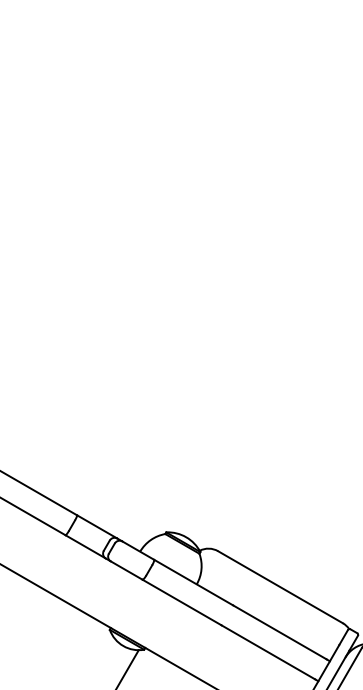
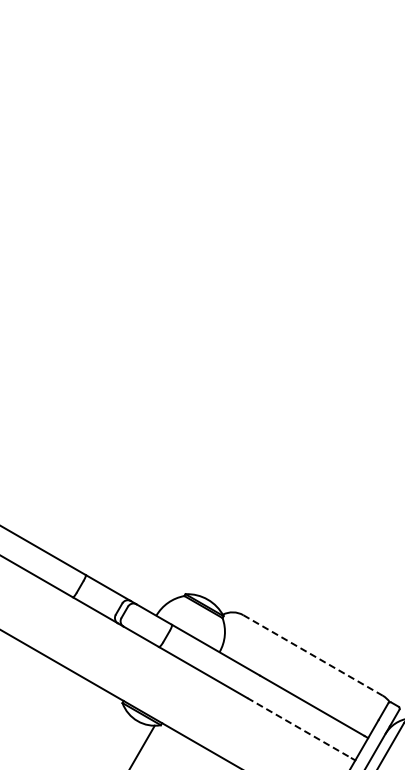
line: (280, 587) -> (312, 655), solid -> dashed
line: (268, 652) -> (299, 728), solid -> dashed

